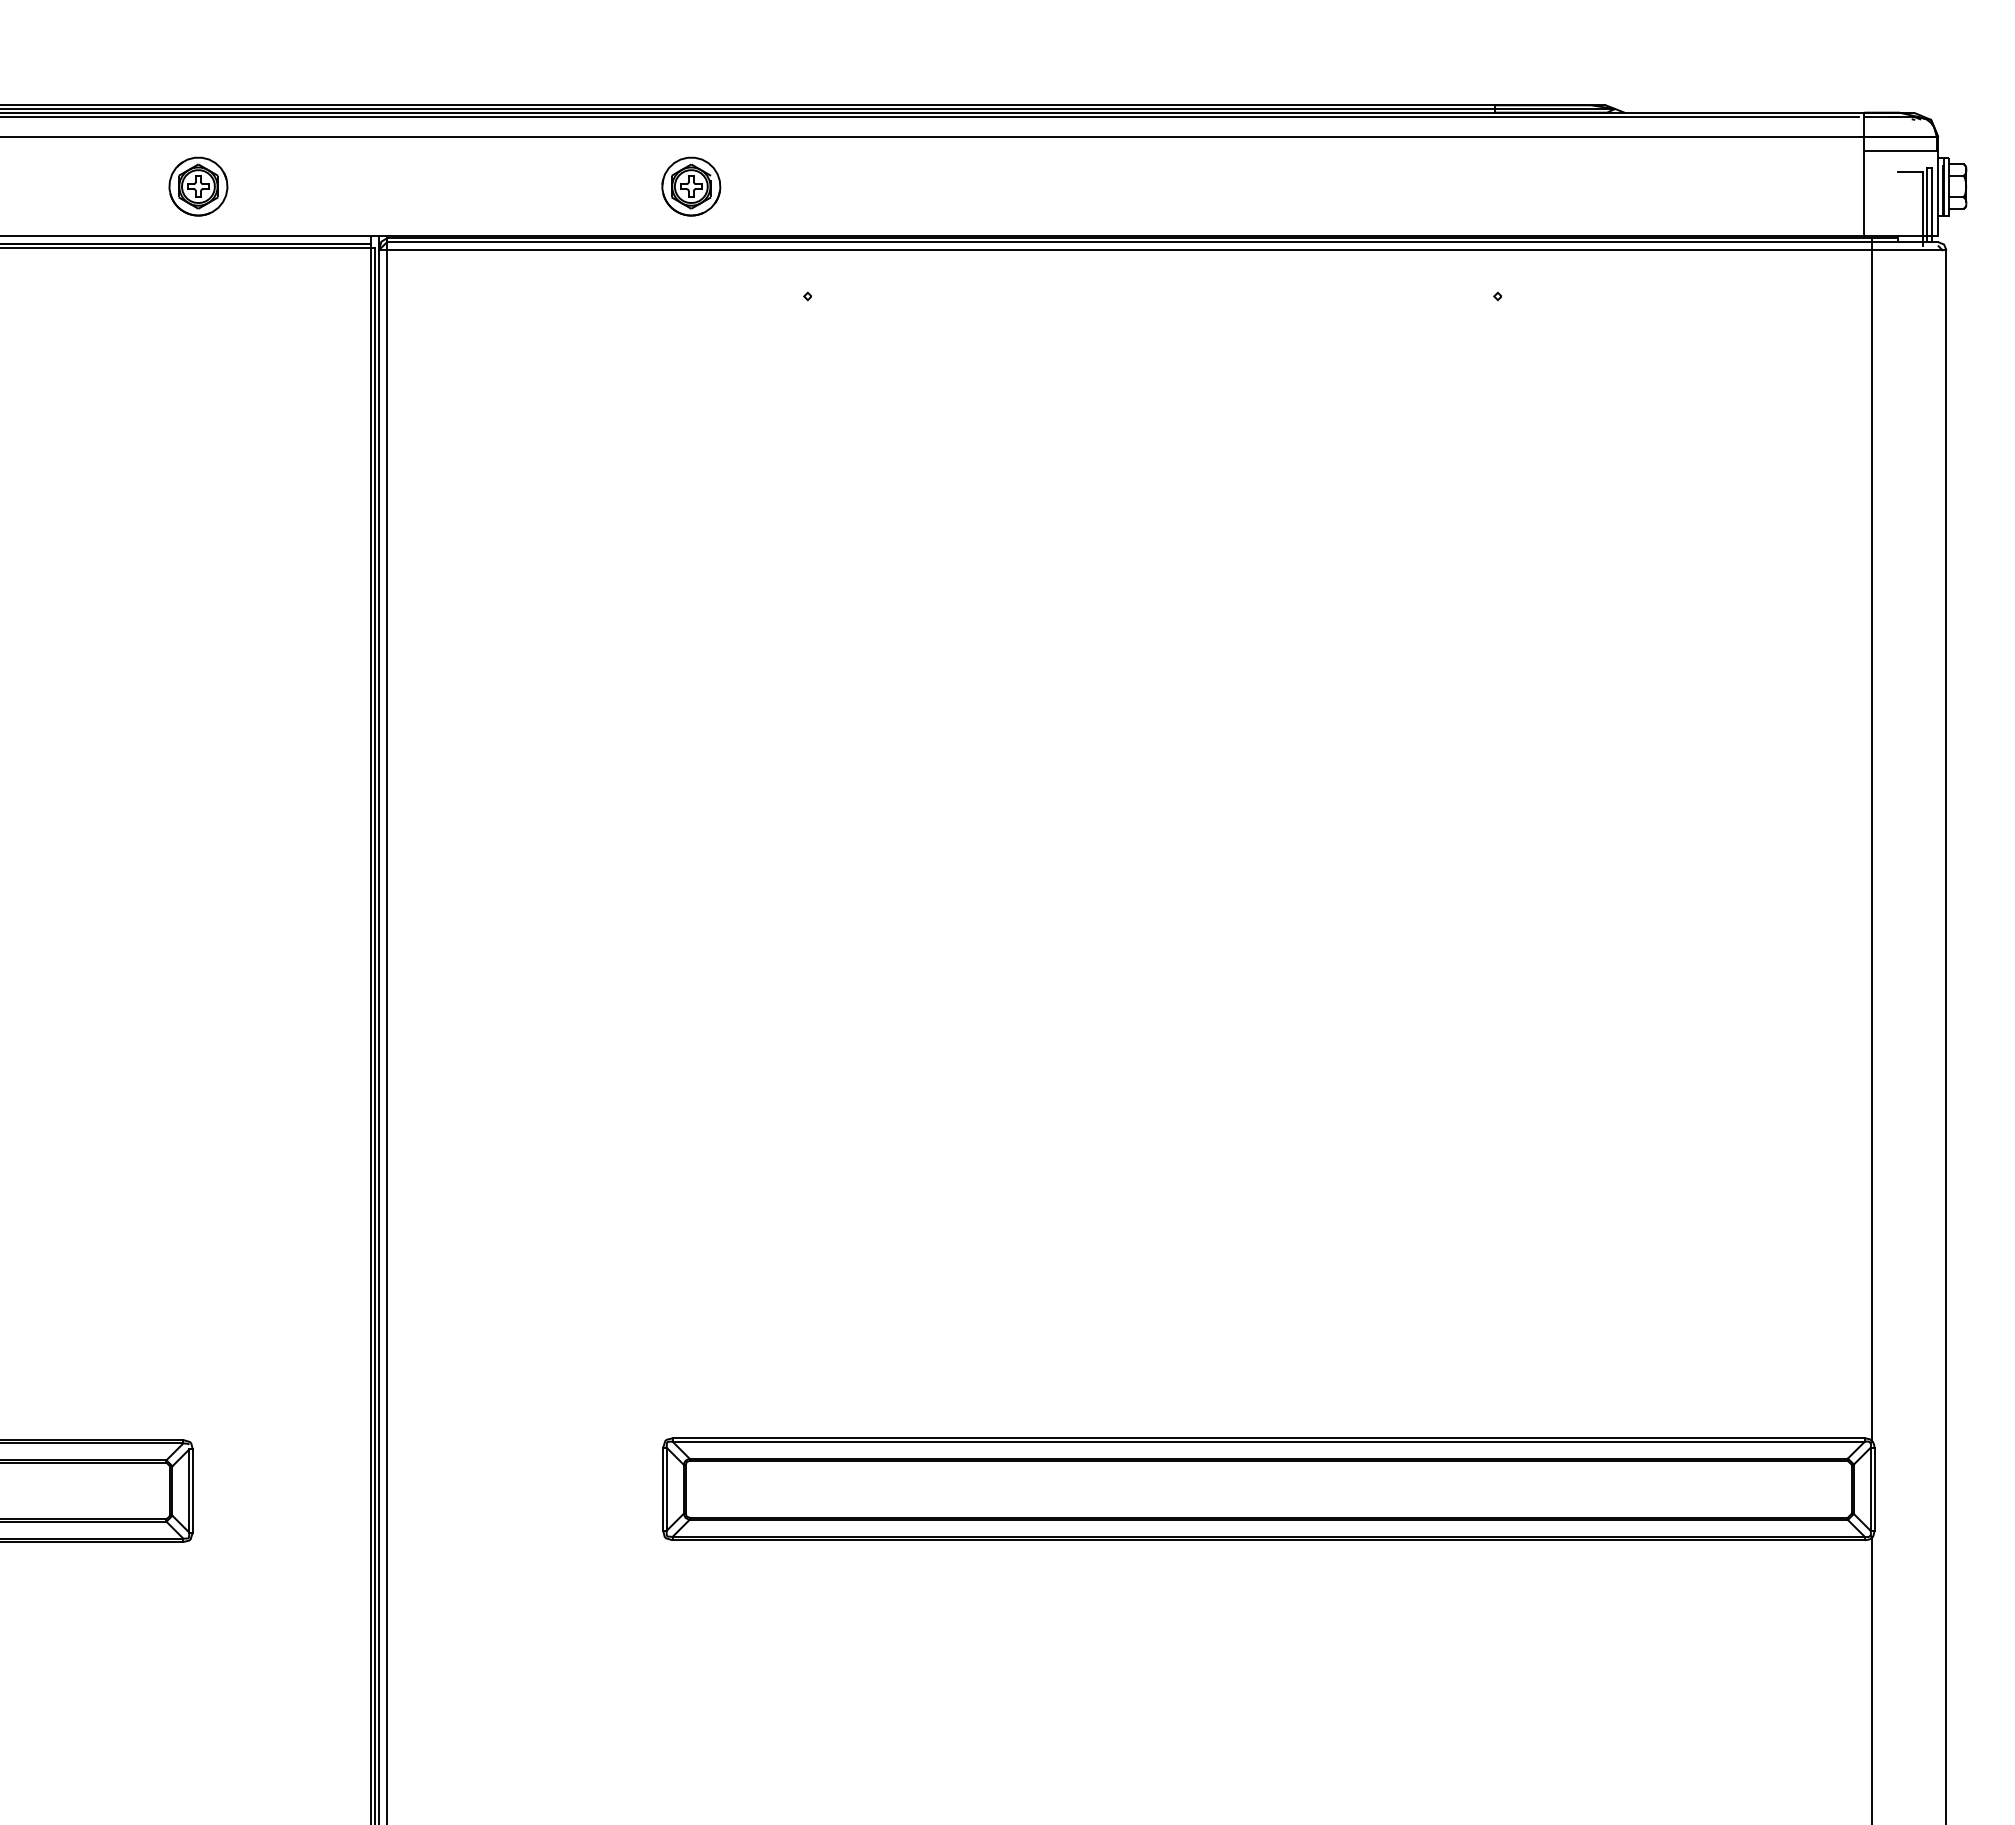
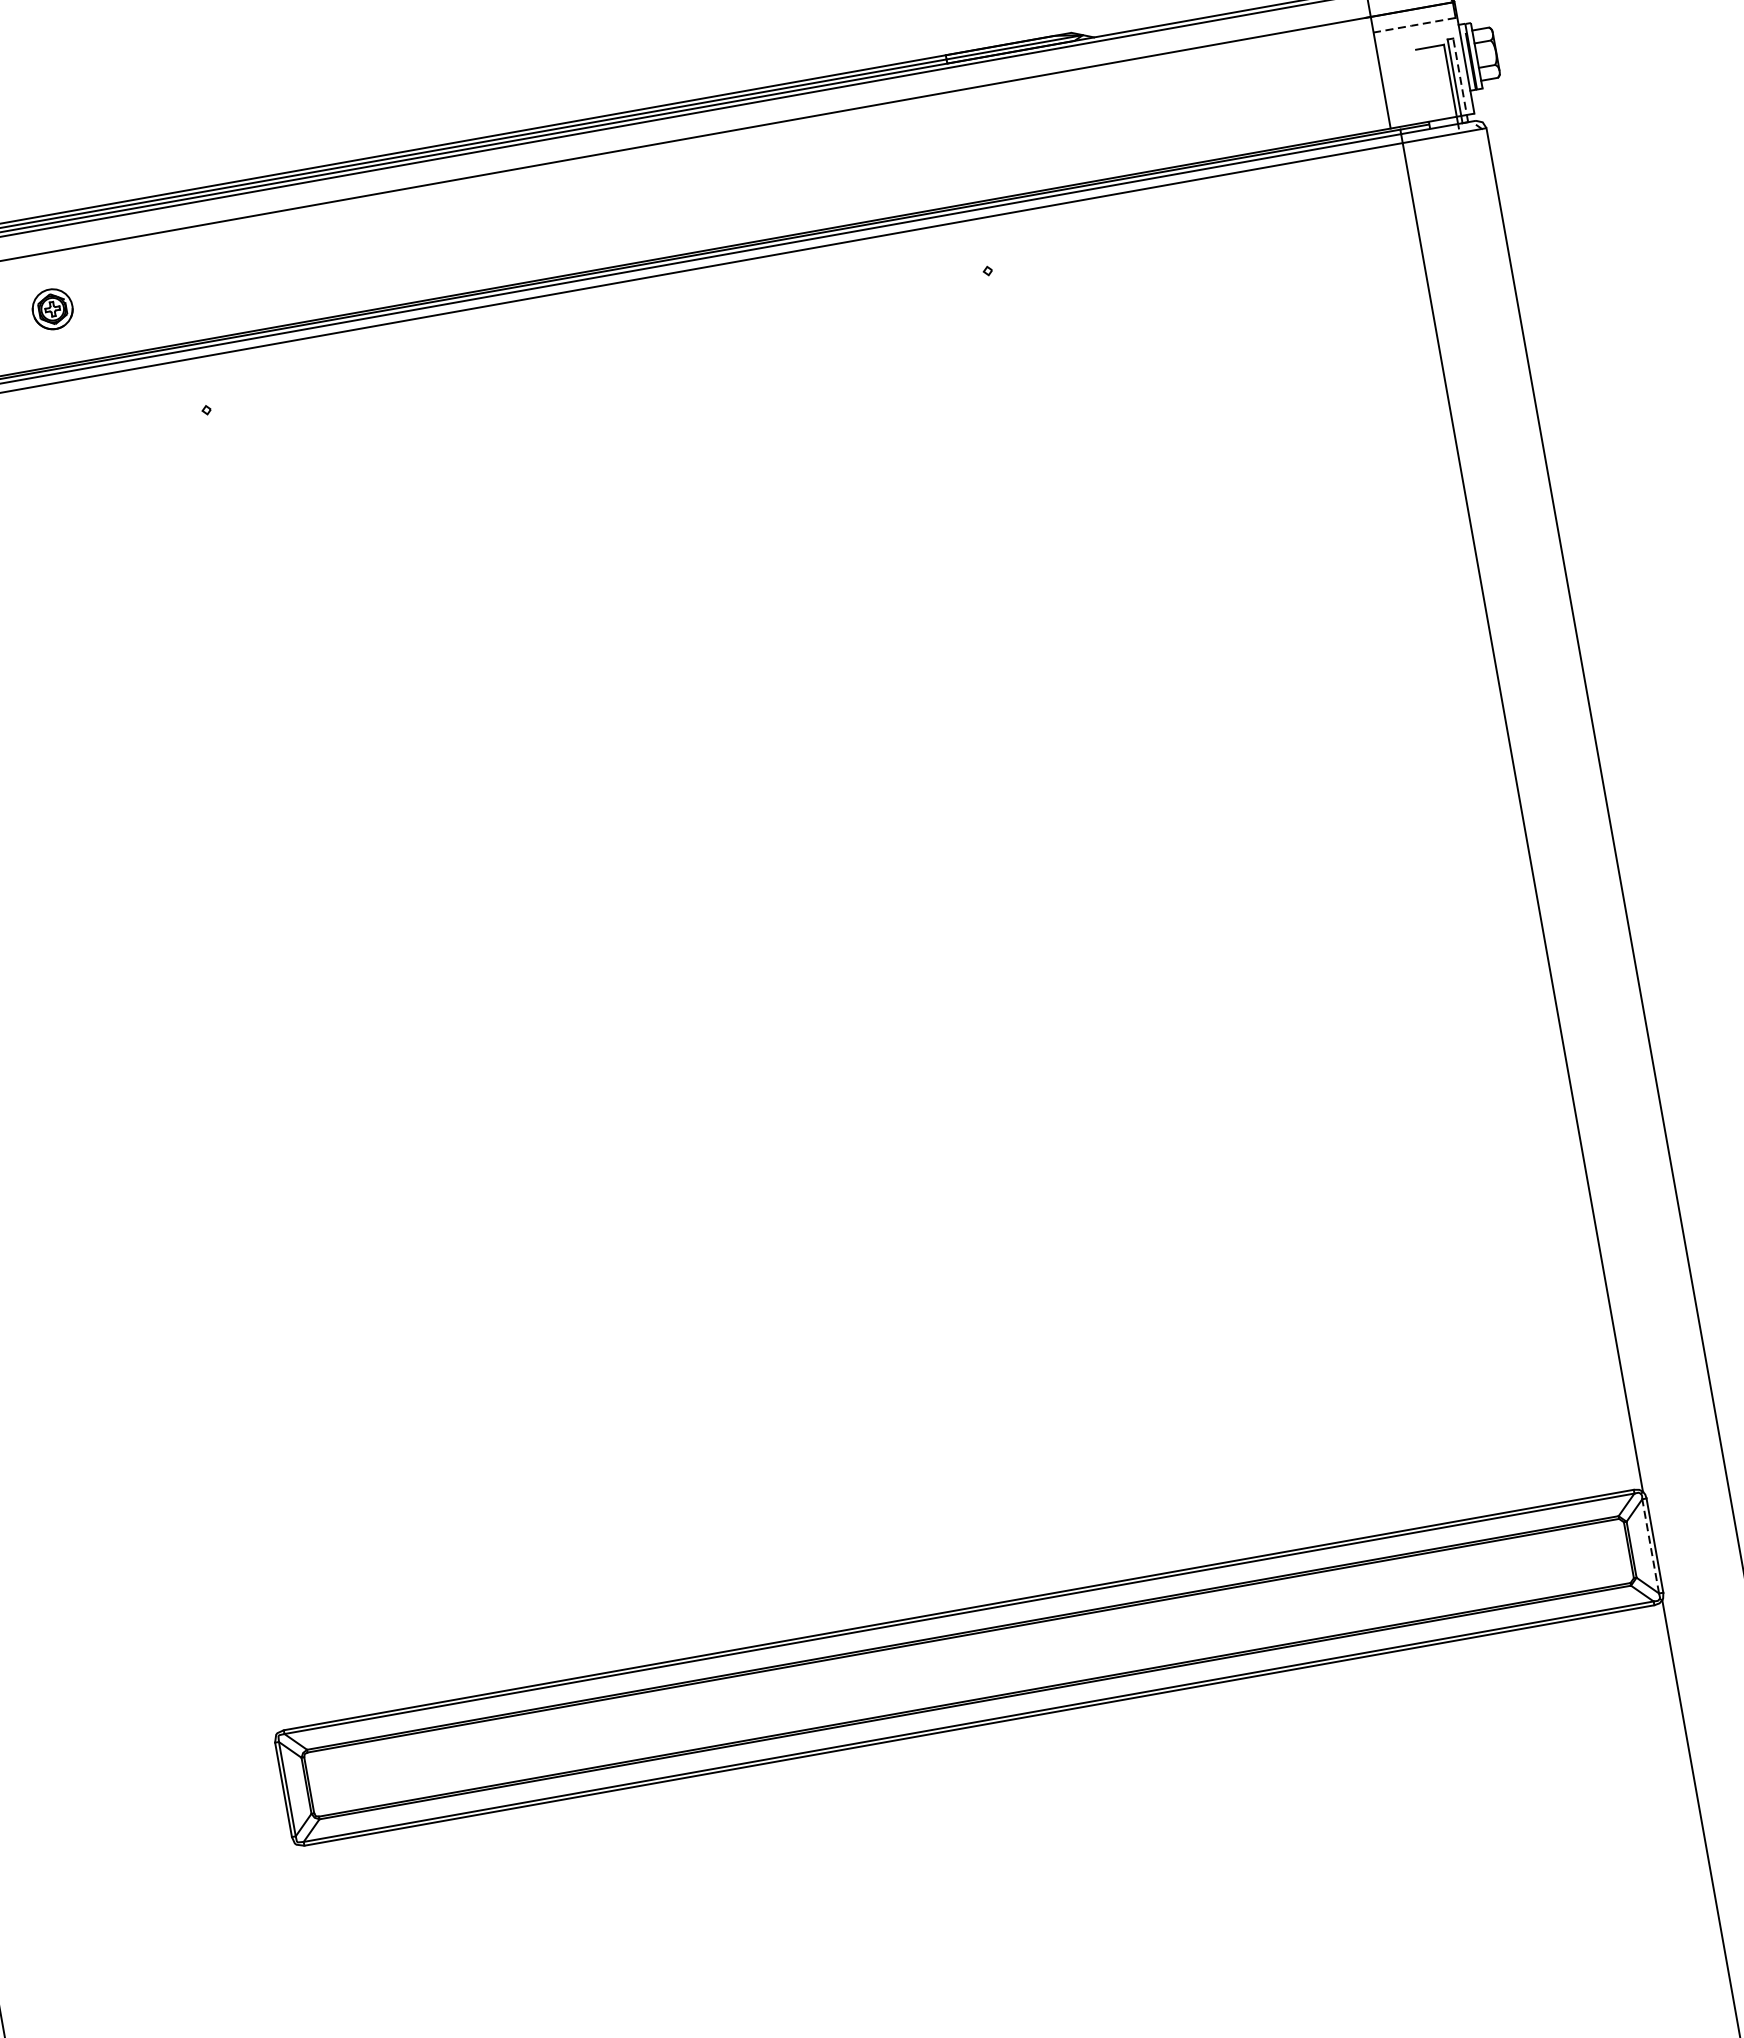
line: (1900, 151) -> (1414, 25), solid -> dashed
part: (691, 186) -> (52, 309), size x0.6
line: (1931, 205) -> (1460, 80), solid -> dashed
line: (1870, 1489) -> (1650, 1546), solid -> dashed

